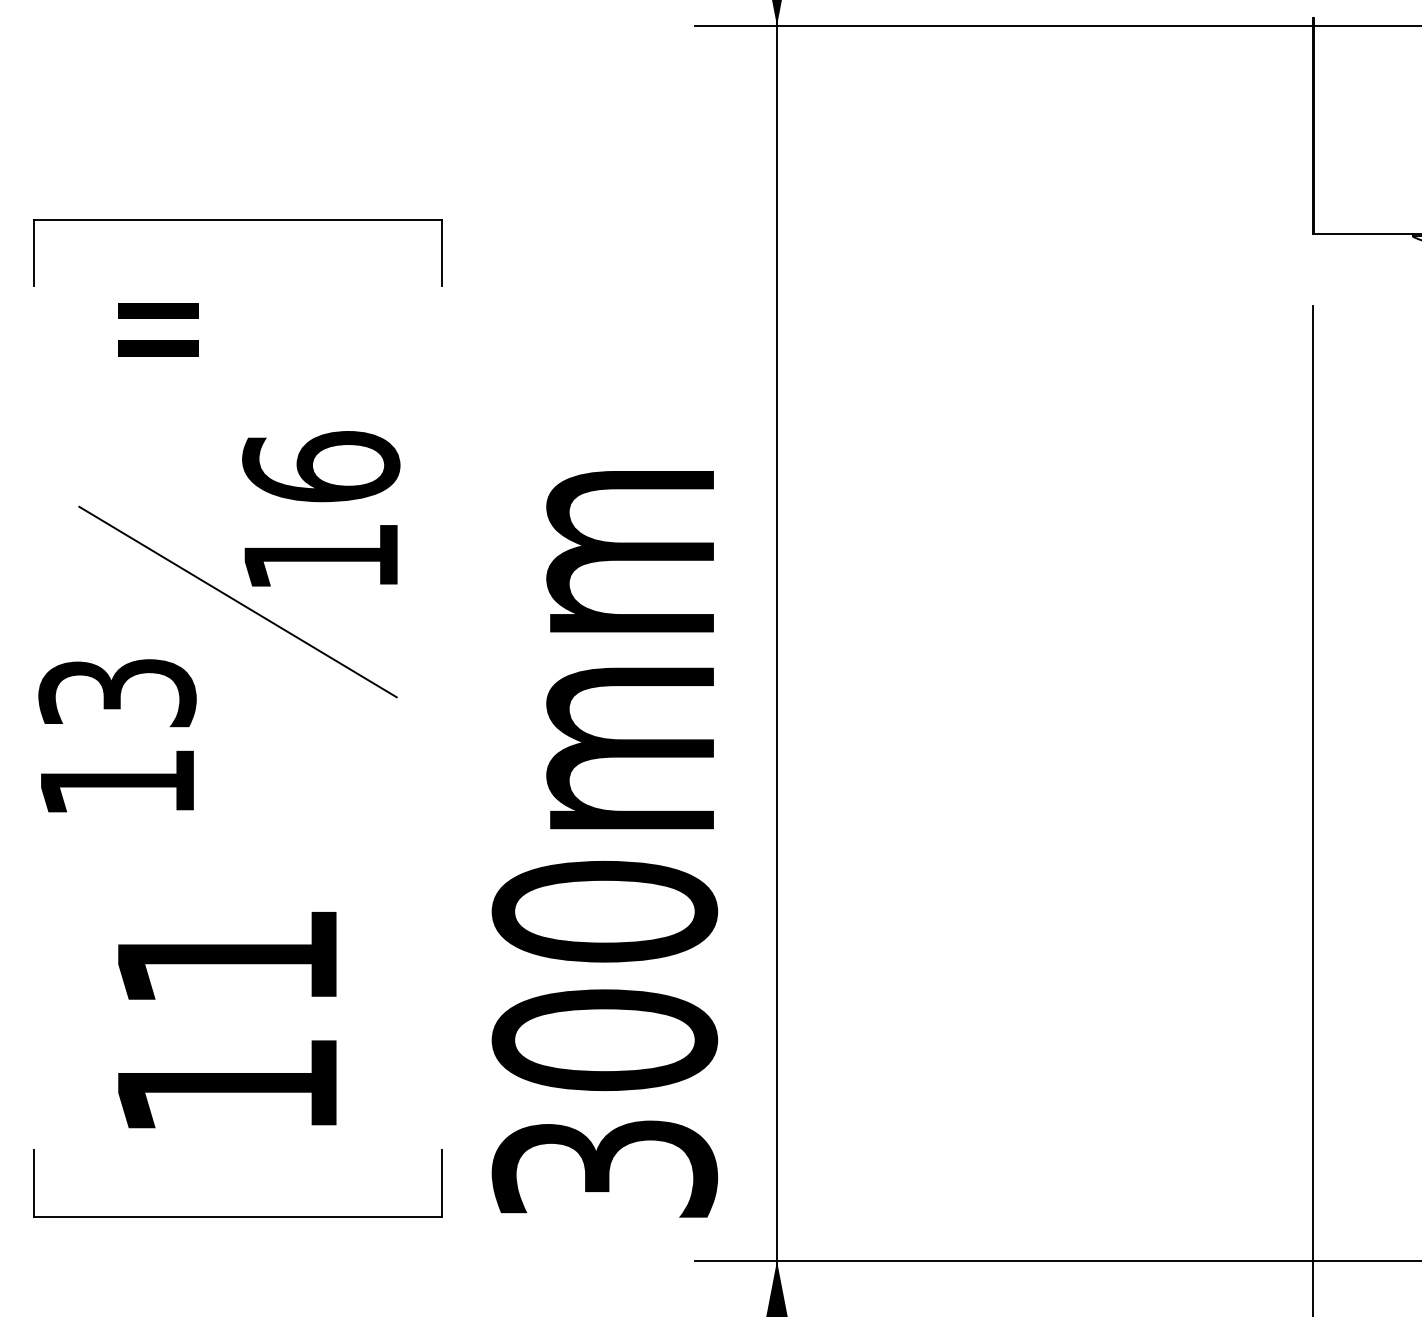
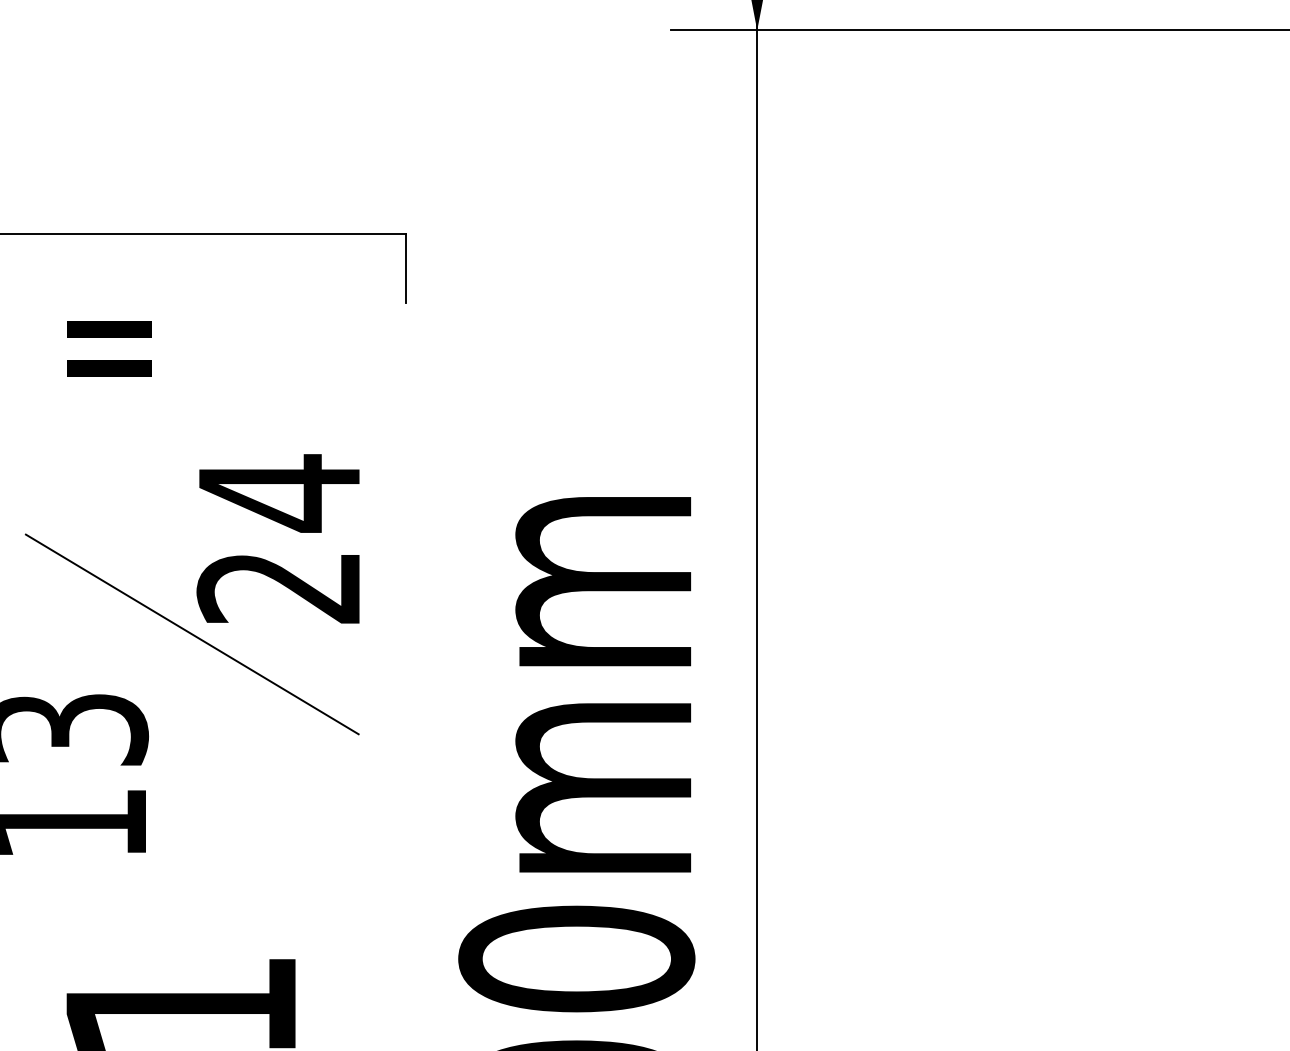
text: (321, 510) -> (279, 538), 16 -> 24

